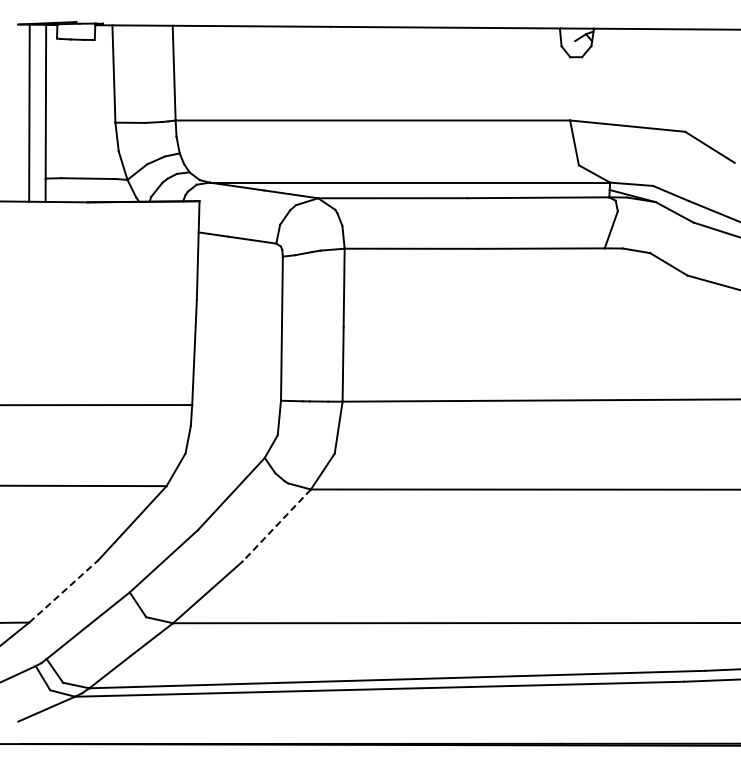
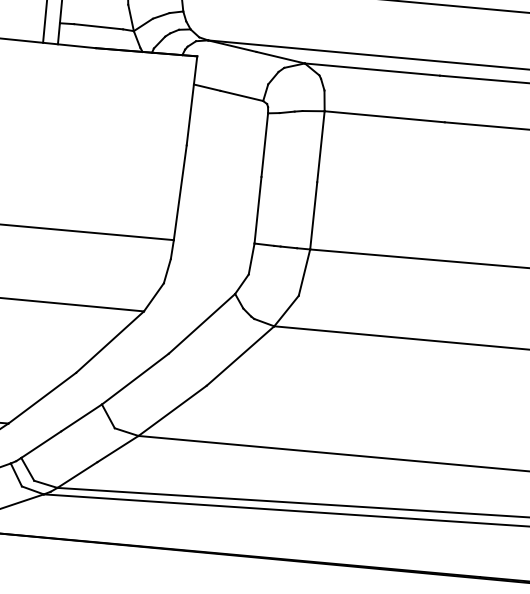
line: (276, 525) -> (240, 356), dashed -> solid
line: (63, 591) -> (42, 398), dashed -> solid

